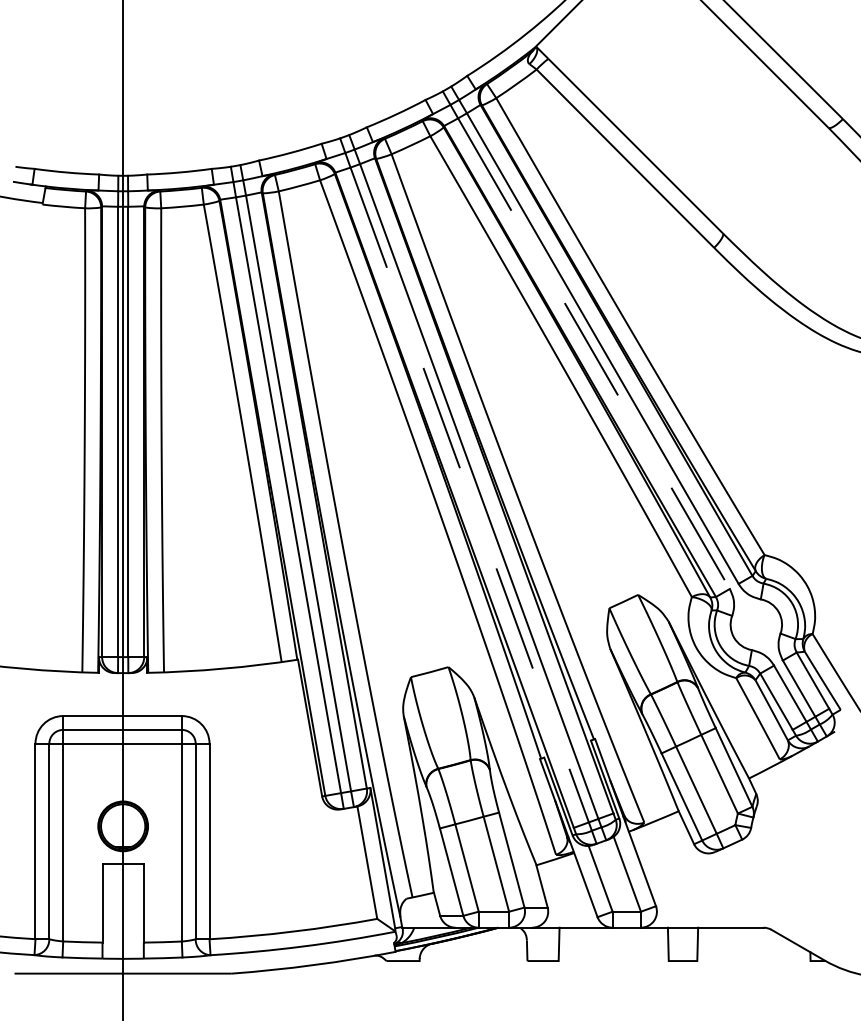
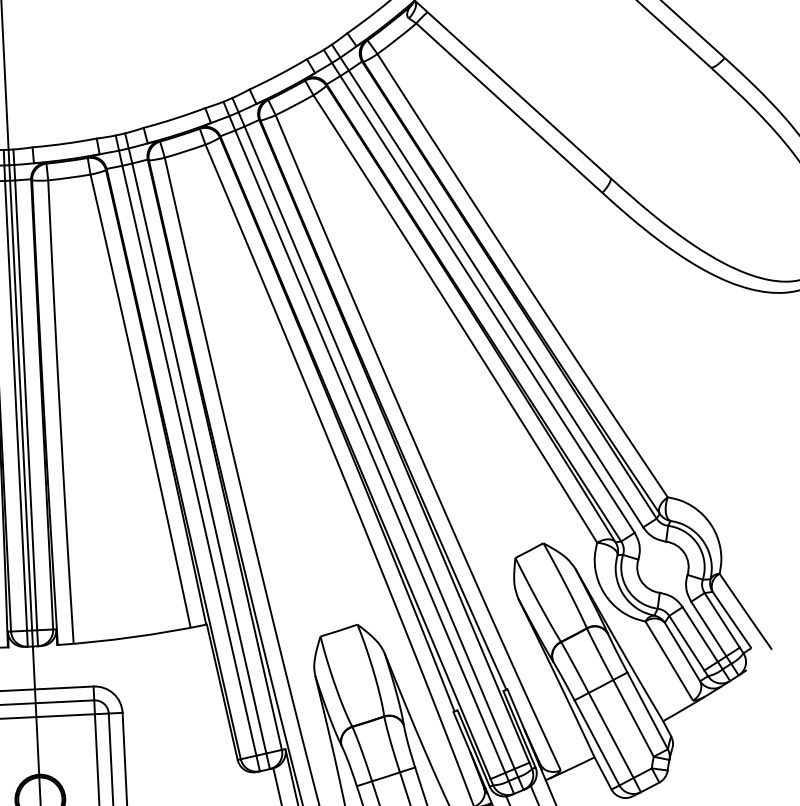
line: (593, 353) -> (487, 304), dashed -> solid
line: (469, 495) -> (370, 452), dashed -> solid

